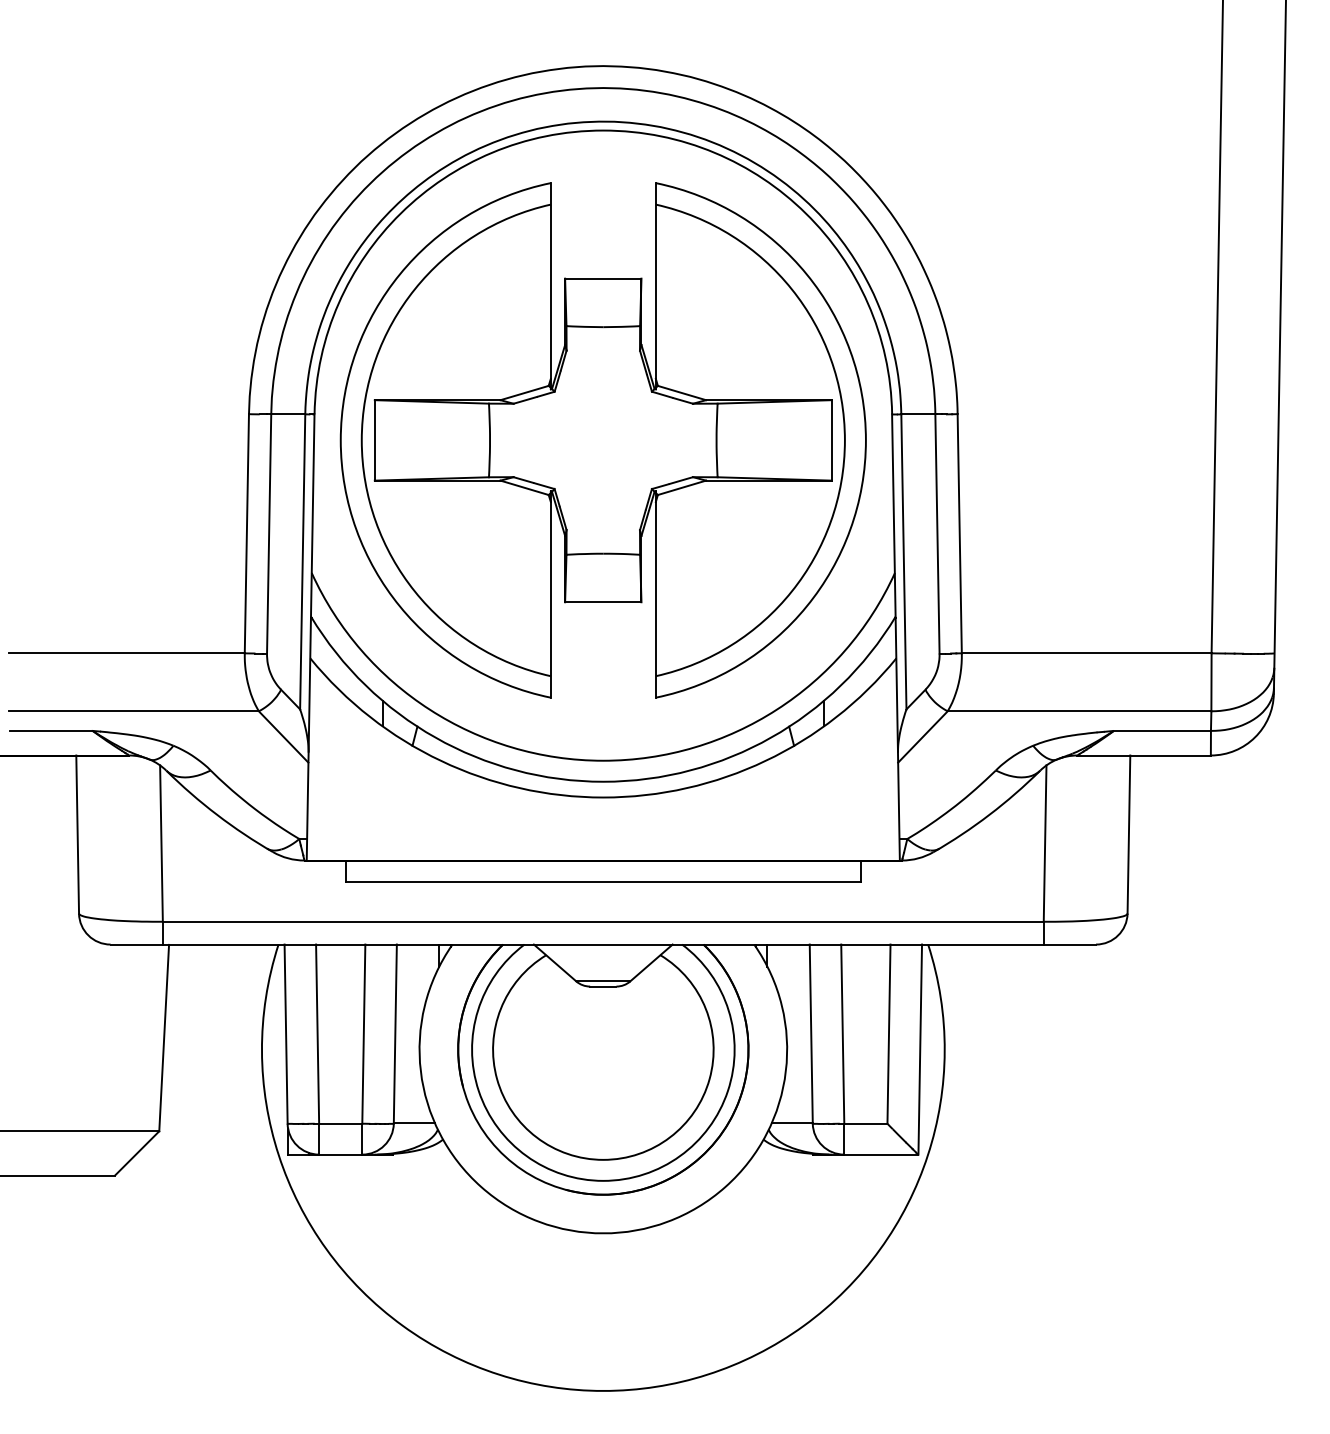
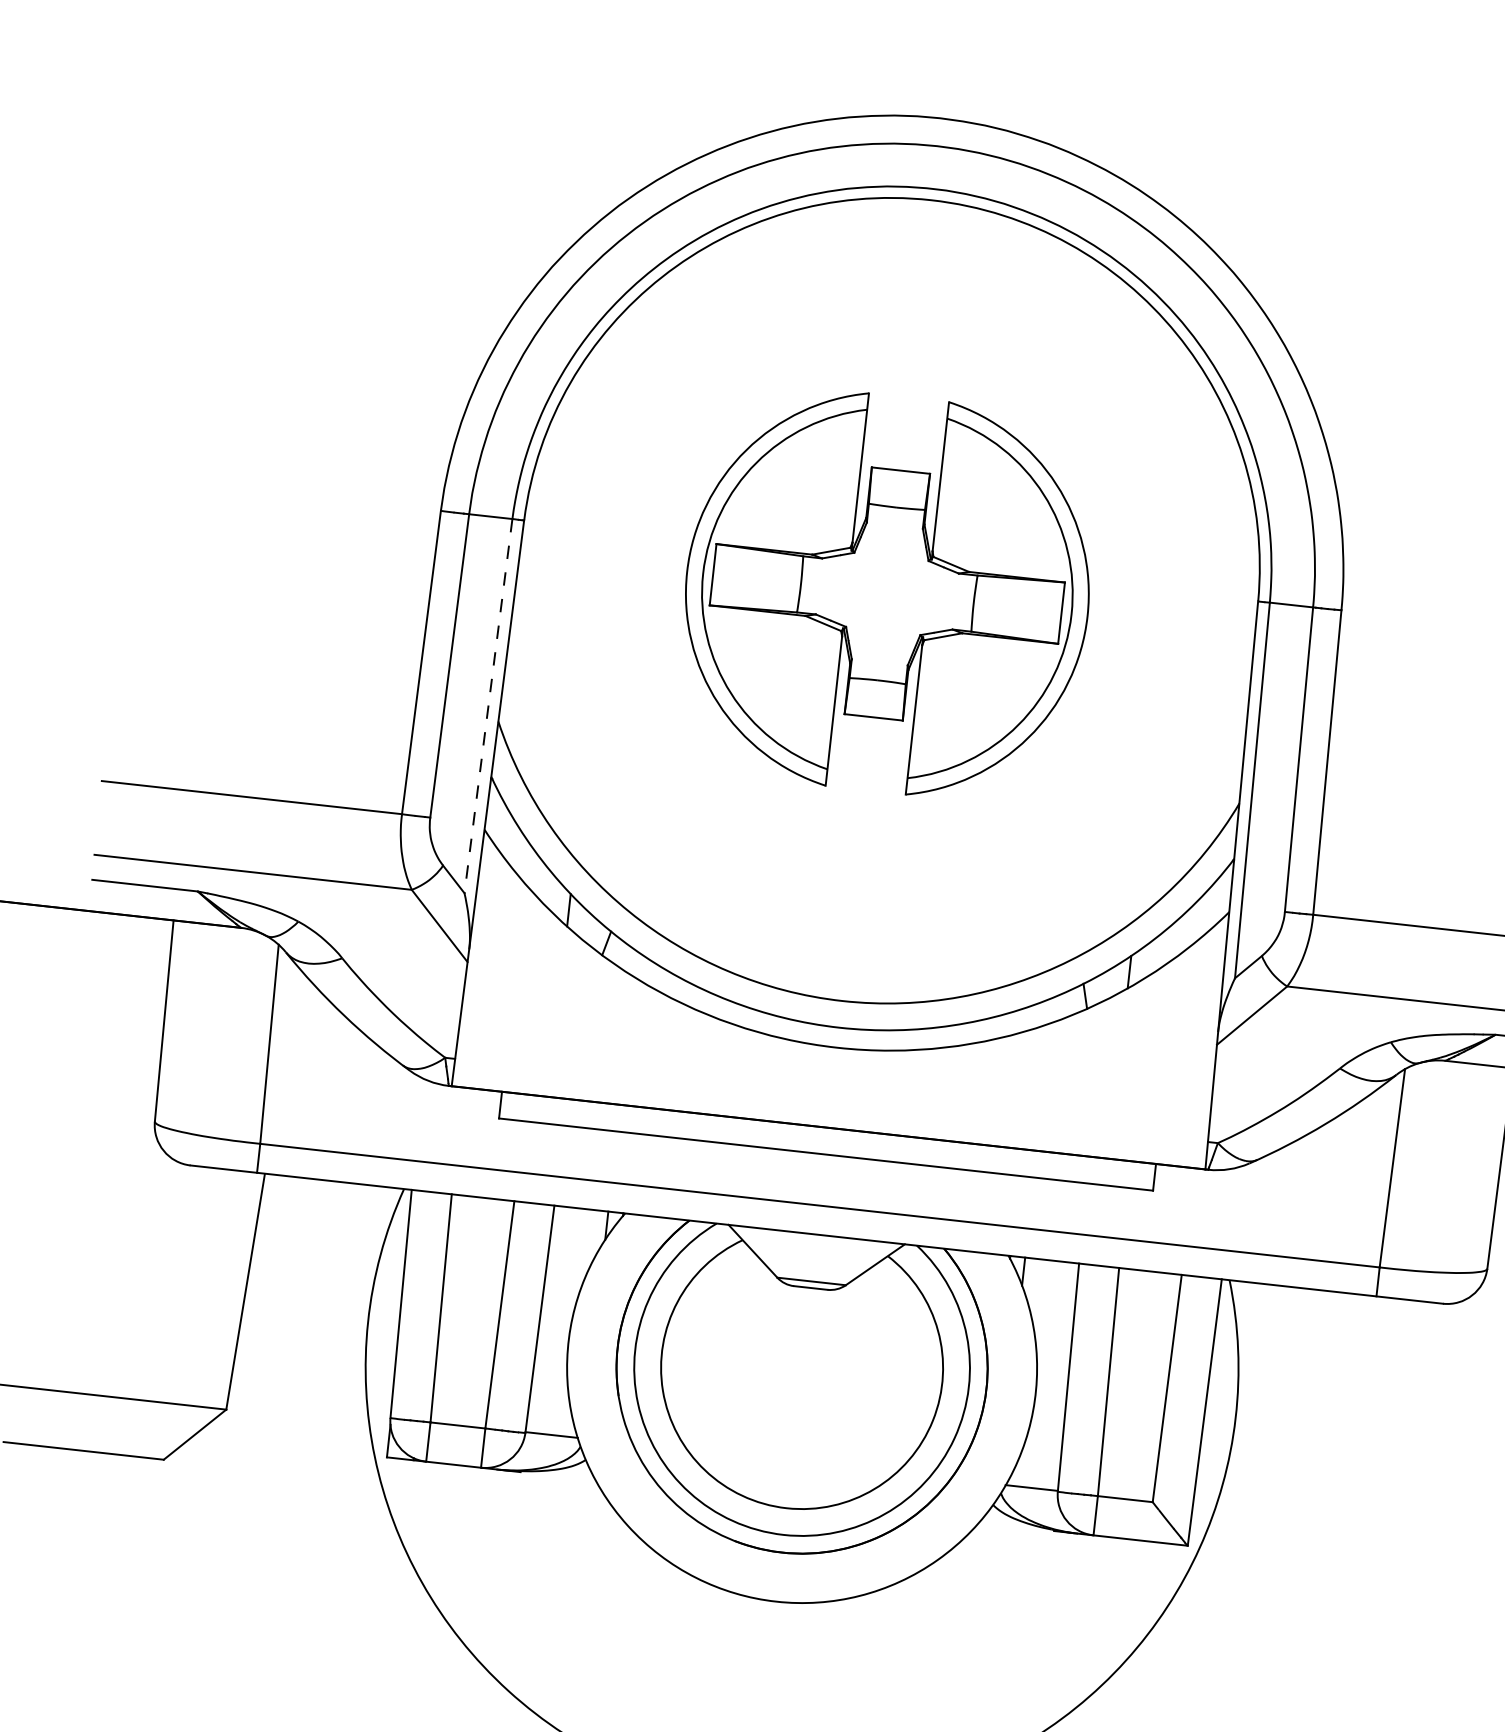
part: (602, 440) -> (886, 593), size x0.6
line: (302, 561) -> (488, 705), solid -> dashed

